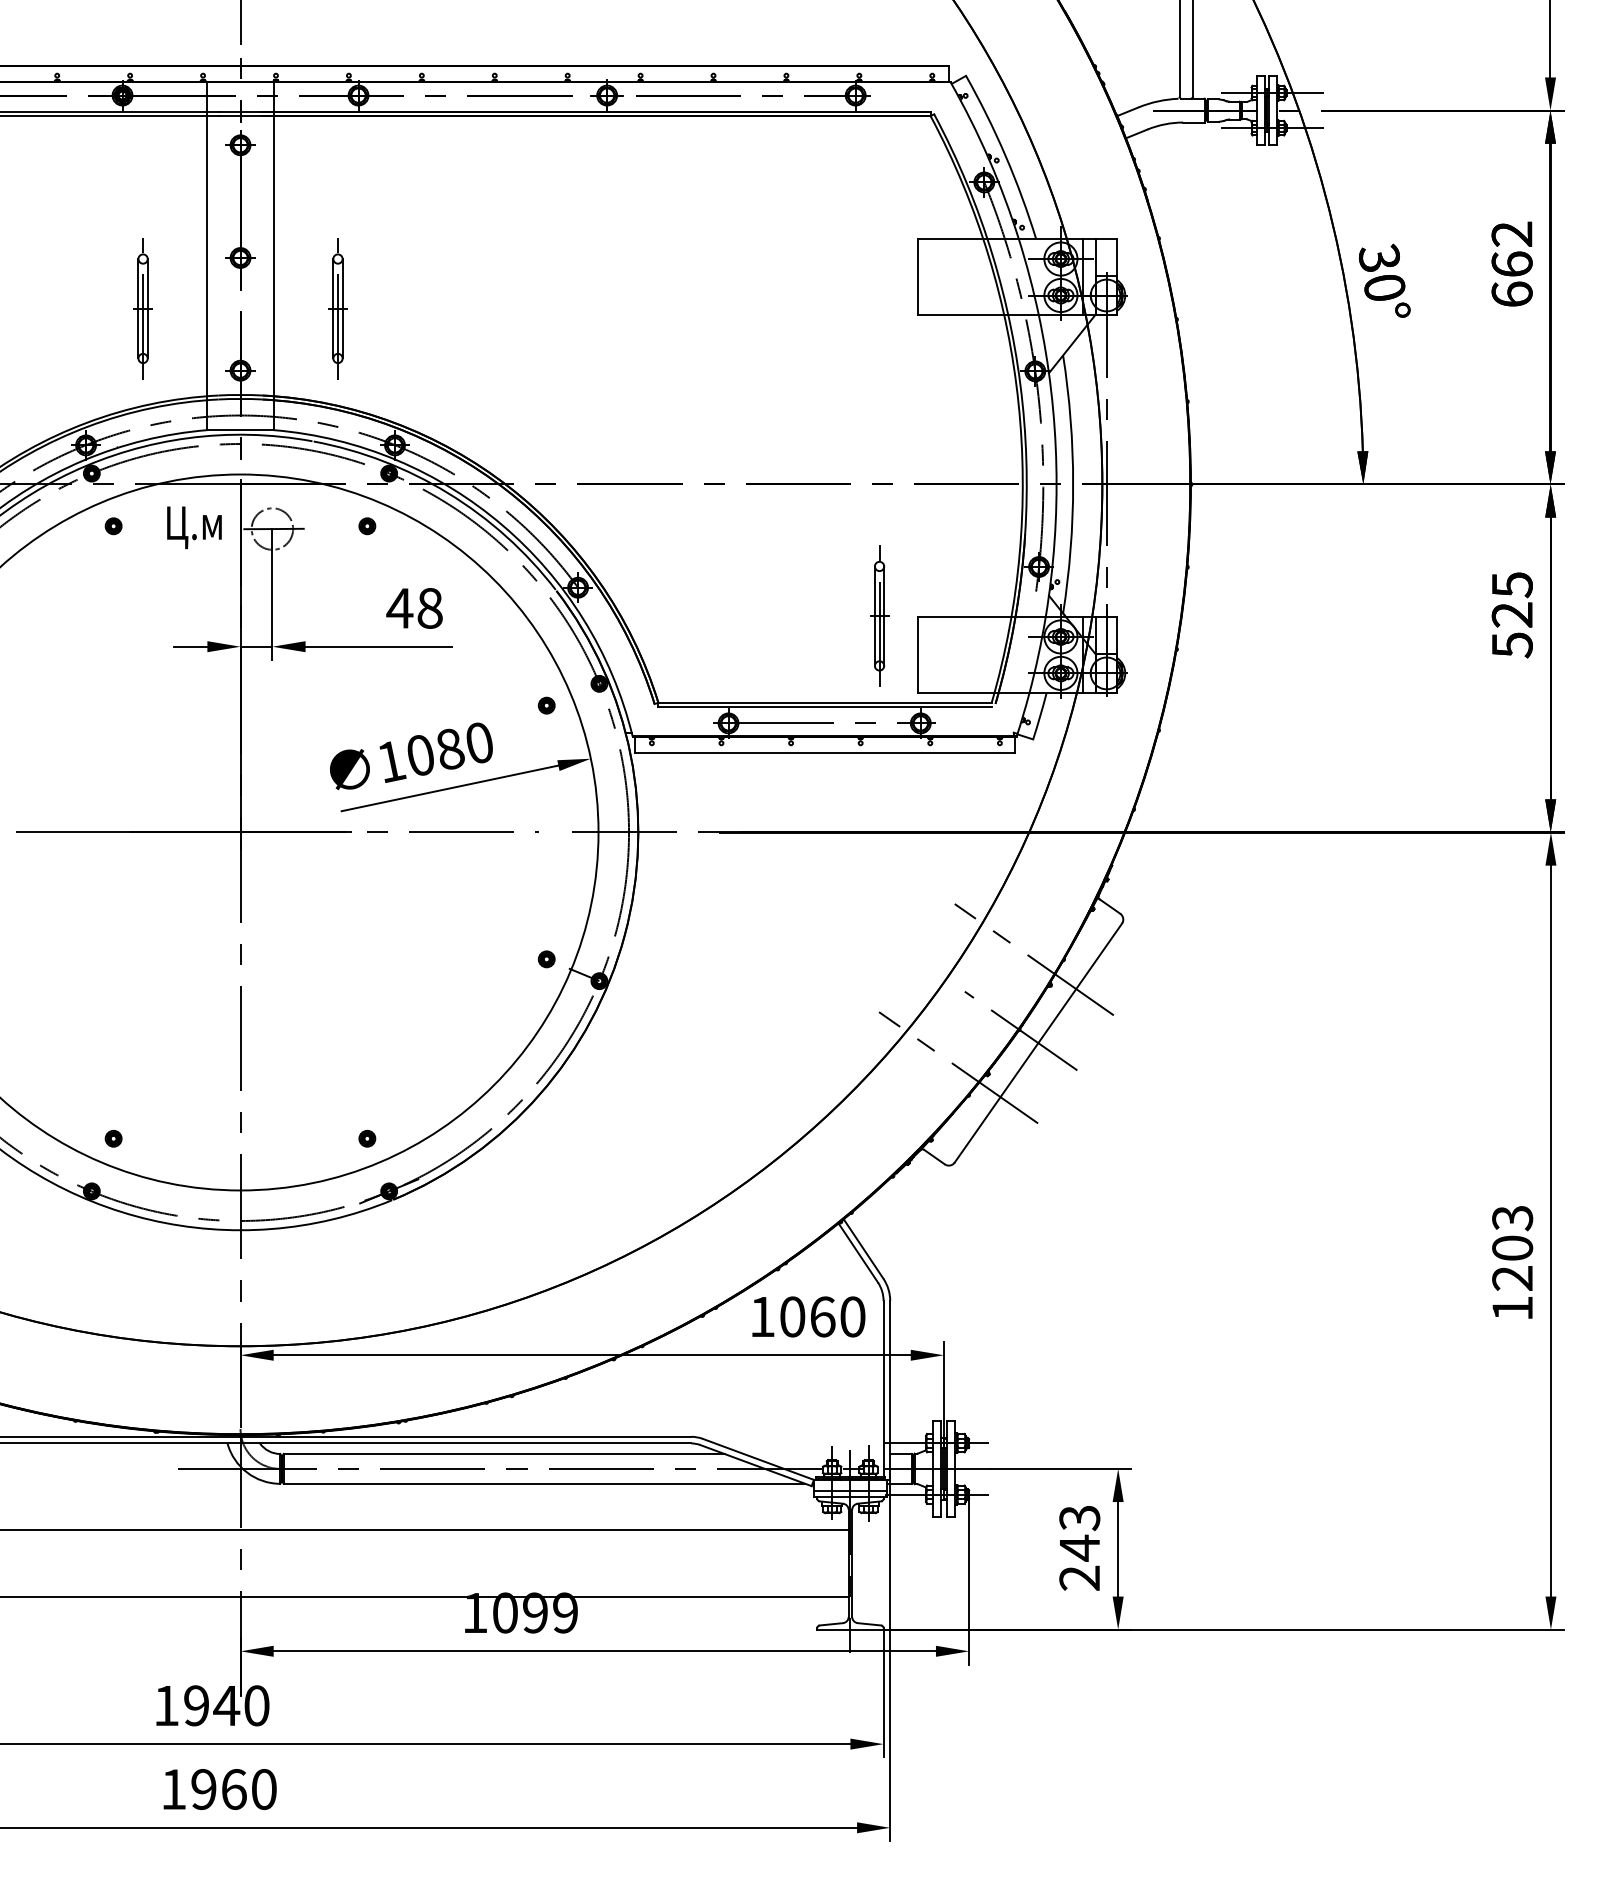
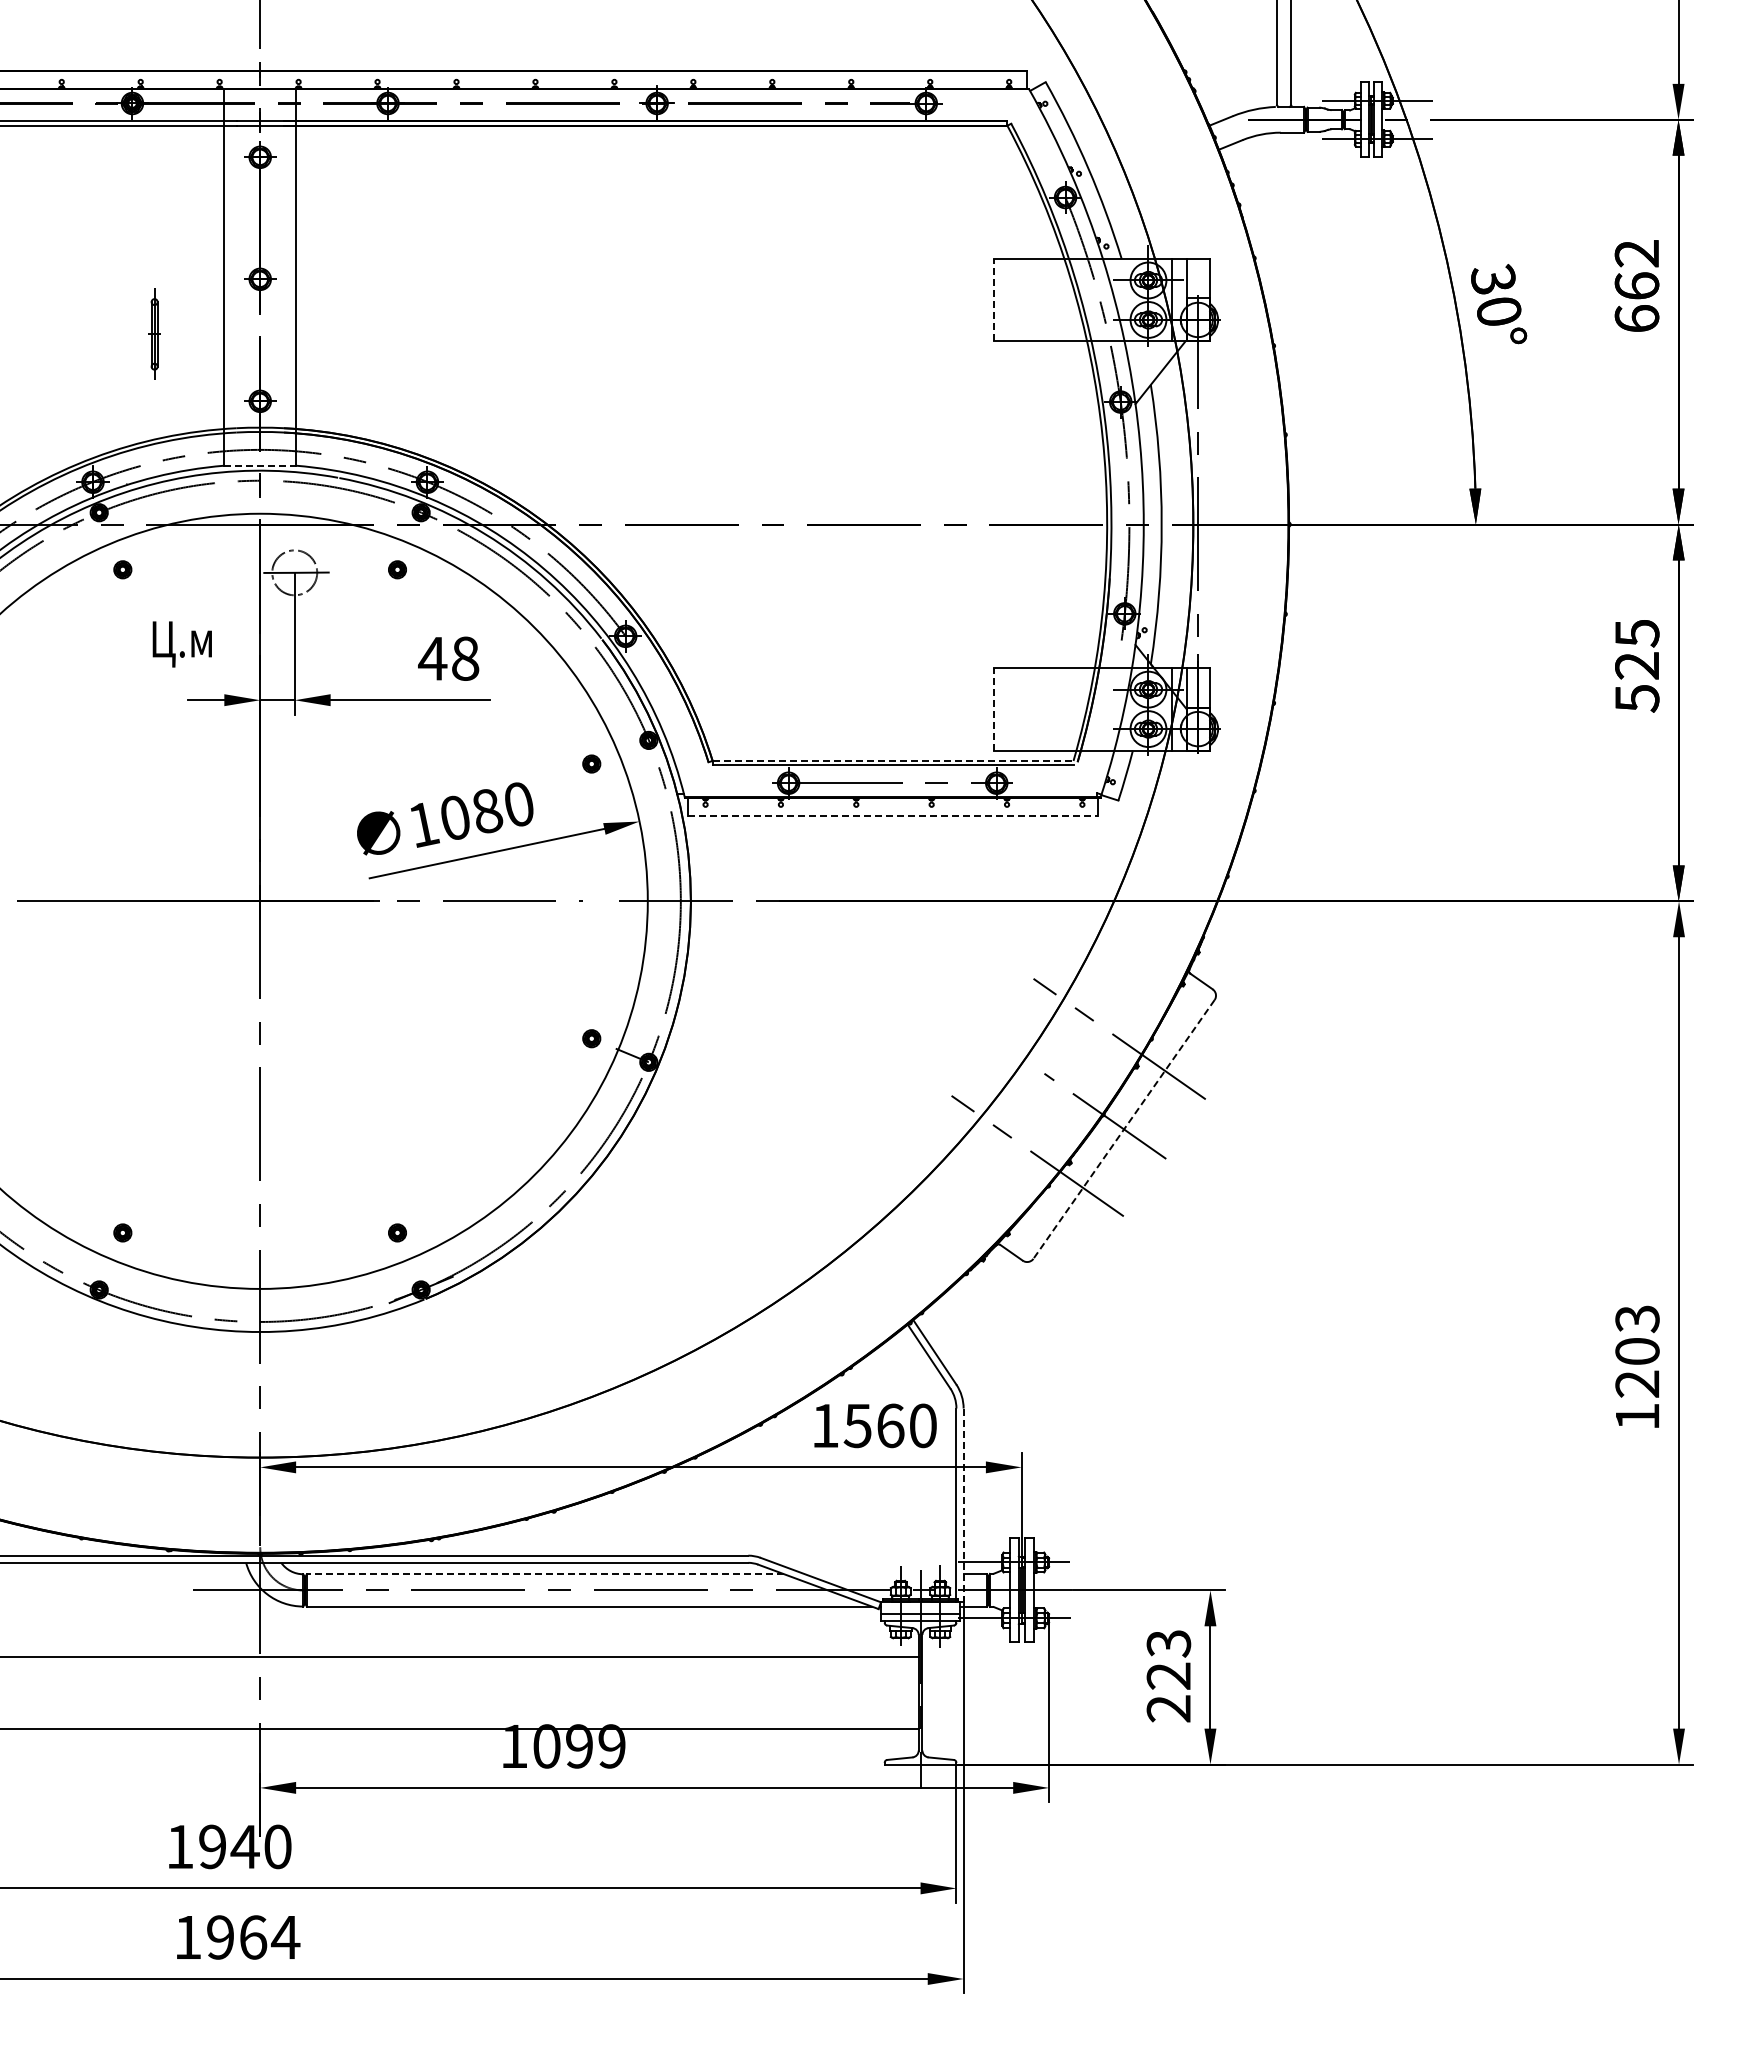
line: (918, 276) -> (994, 299), solid -> dashed
part: (142, 308) -> (154, 334), size x0.6
part: (337, 308) -> (365, 334), removed
line: (240, 429) -> (260, 465), solid -> dashed
text: (193, 527) -> (181, 644), moved
part: (879, 615) -> (951, 666), removed
line: (918, 654) -> (994, 708), solid -> dashed
line: (825, 702) -> (893, 760), solid -> dashed
line: (825, 753) -> (893, 815), solid -> dashed
line: (1038, 1043) -> (1124, 1129), solid -> dashed
text: (792, 1316) -> (857, 1425), 1060 -> 1560
line: (890, 1390) -> (963, 1505), solid -> dashed
line: (504, 1454) -> (545, 1574), solid -> dashed
text: (1079, 1548) -> (1168, 1676), 243 -> 223
text: (263, 1789) -> (285, 1937), 1960 -> 1964

